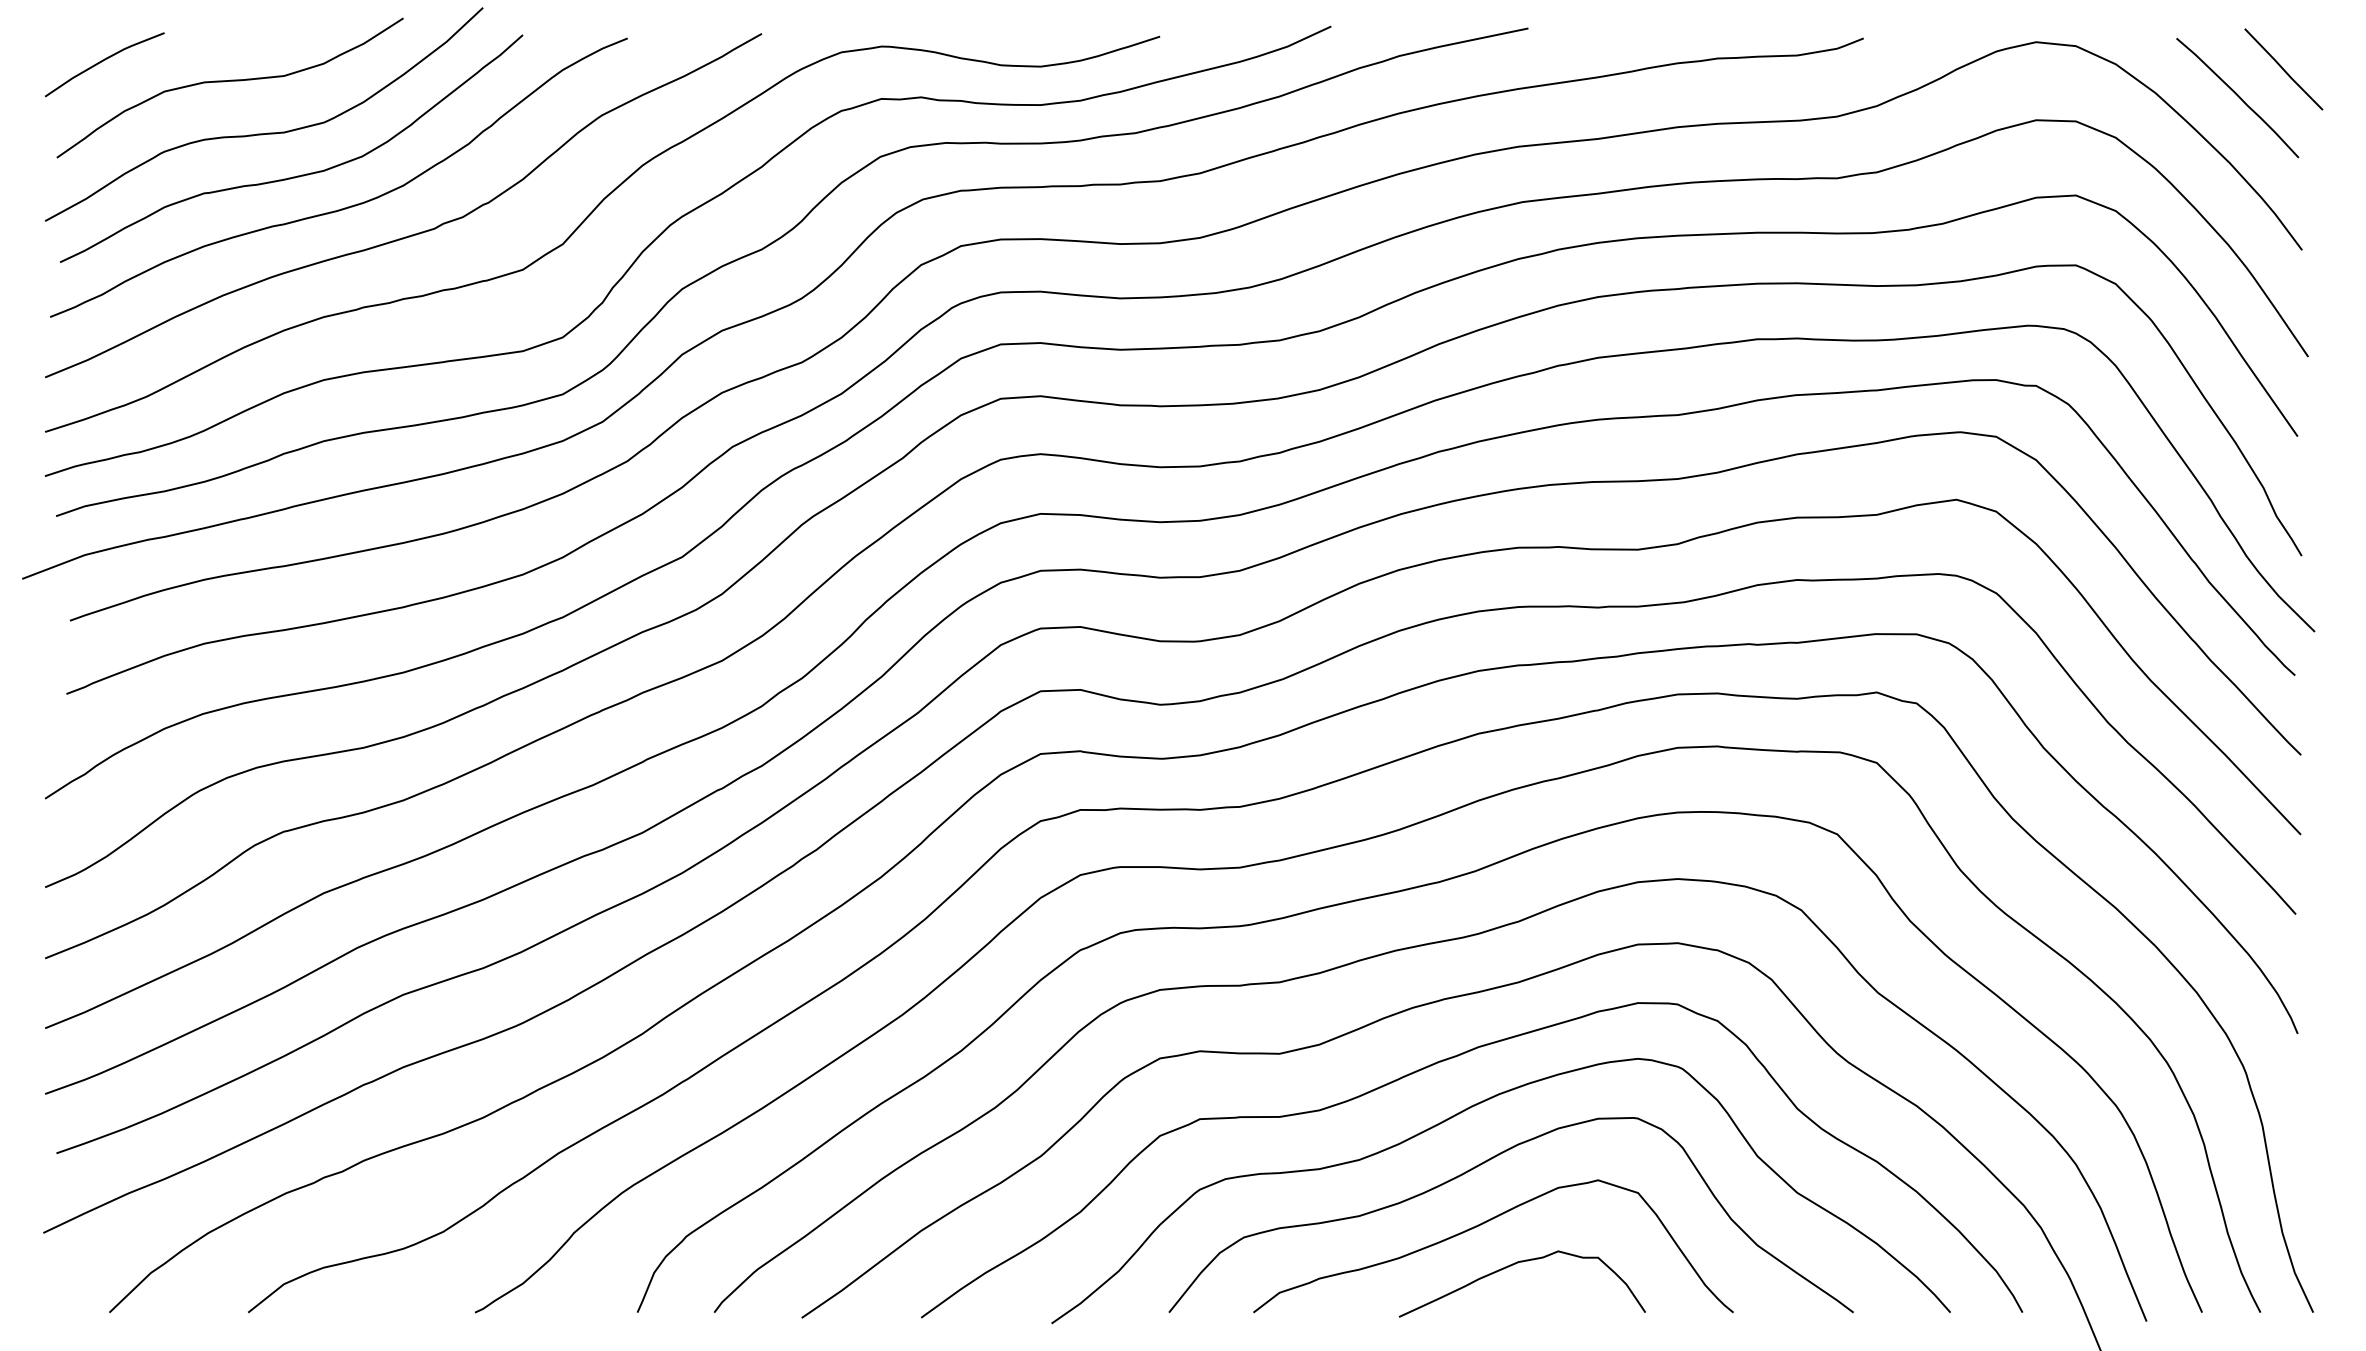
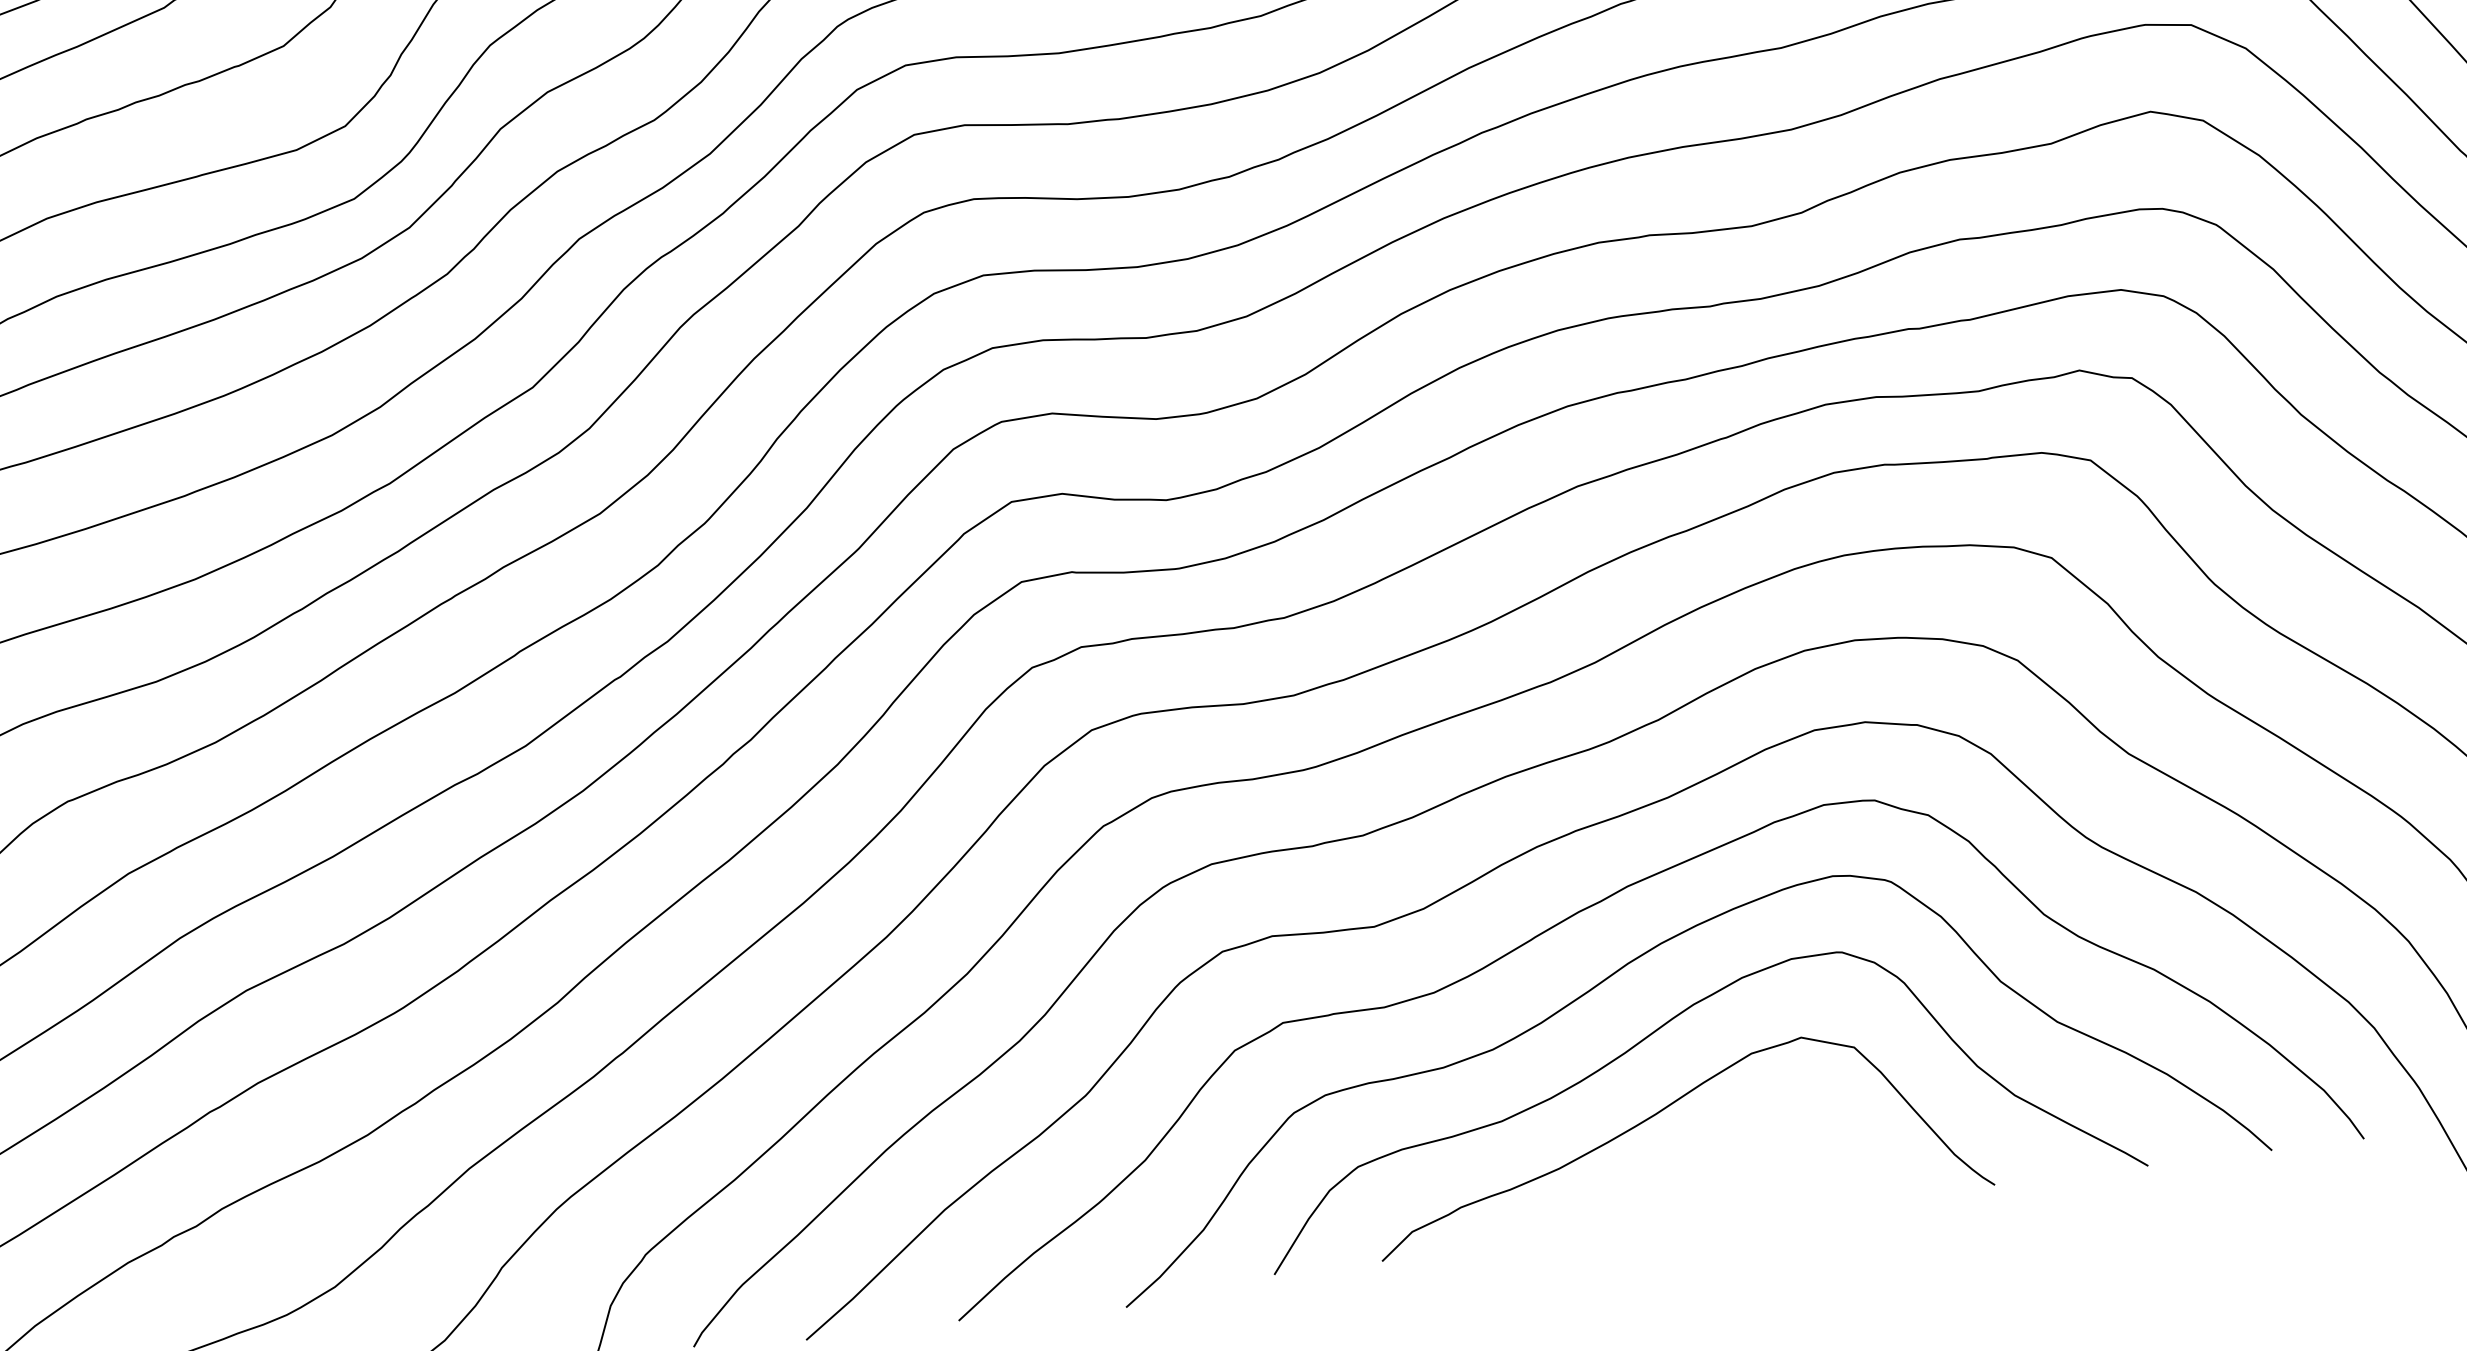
curve: (1513, 1265) -> (1706, 1159), removed

